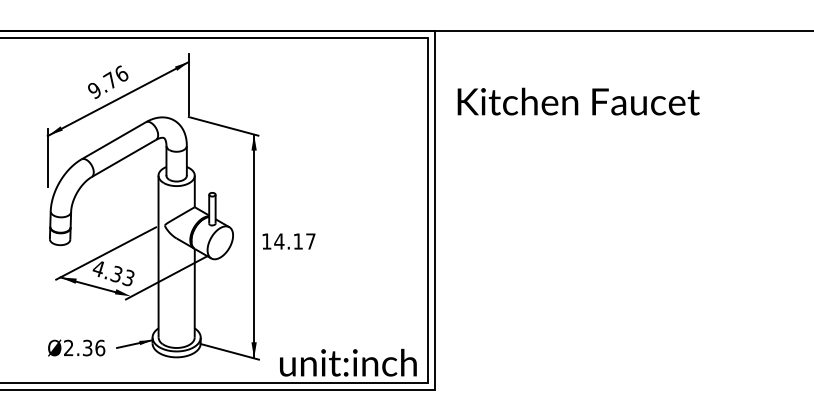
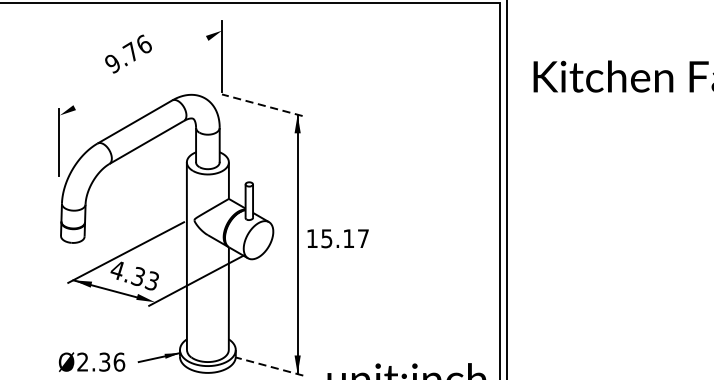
line: (117, 99) -> (139, 74), removed
line: (223, 126) -> (262, 105), solid -> dashed
text: (279, 241) -> (327, 238), 14.17 -> 15.17
line: (229, 351) -> (269, 366), solid -> dashed

